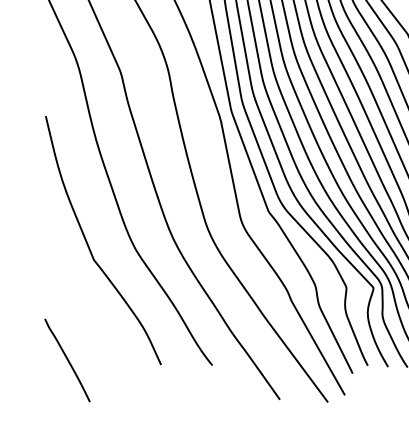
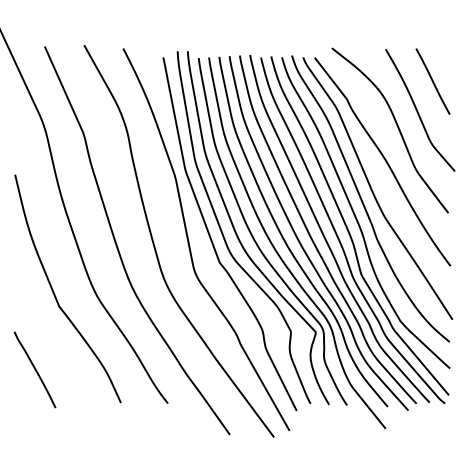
curve: (66, 360) -> (34, 369), moved

